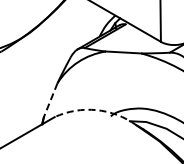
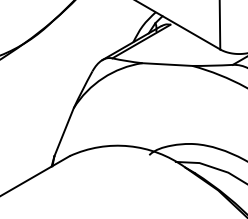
line: (50, 100) -> (63, 132), dashed -> solid
arc: (96, 110) -> (128, 146), dashed -> solid

